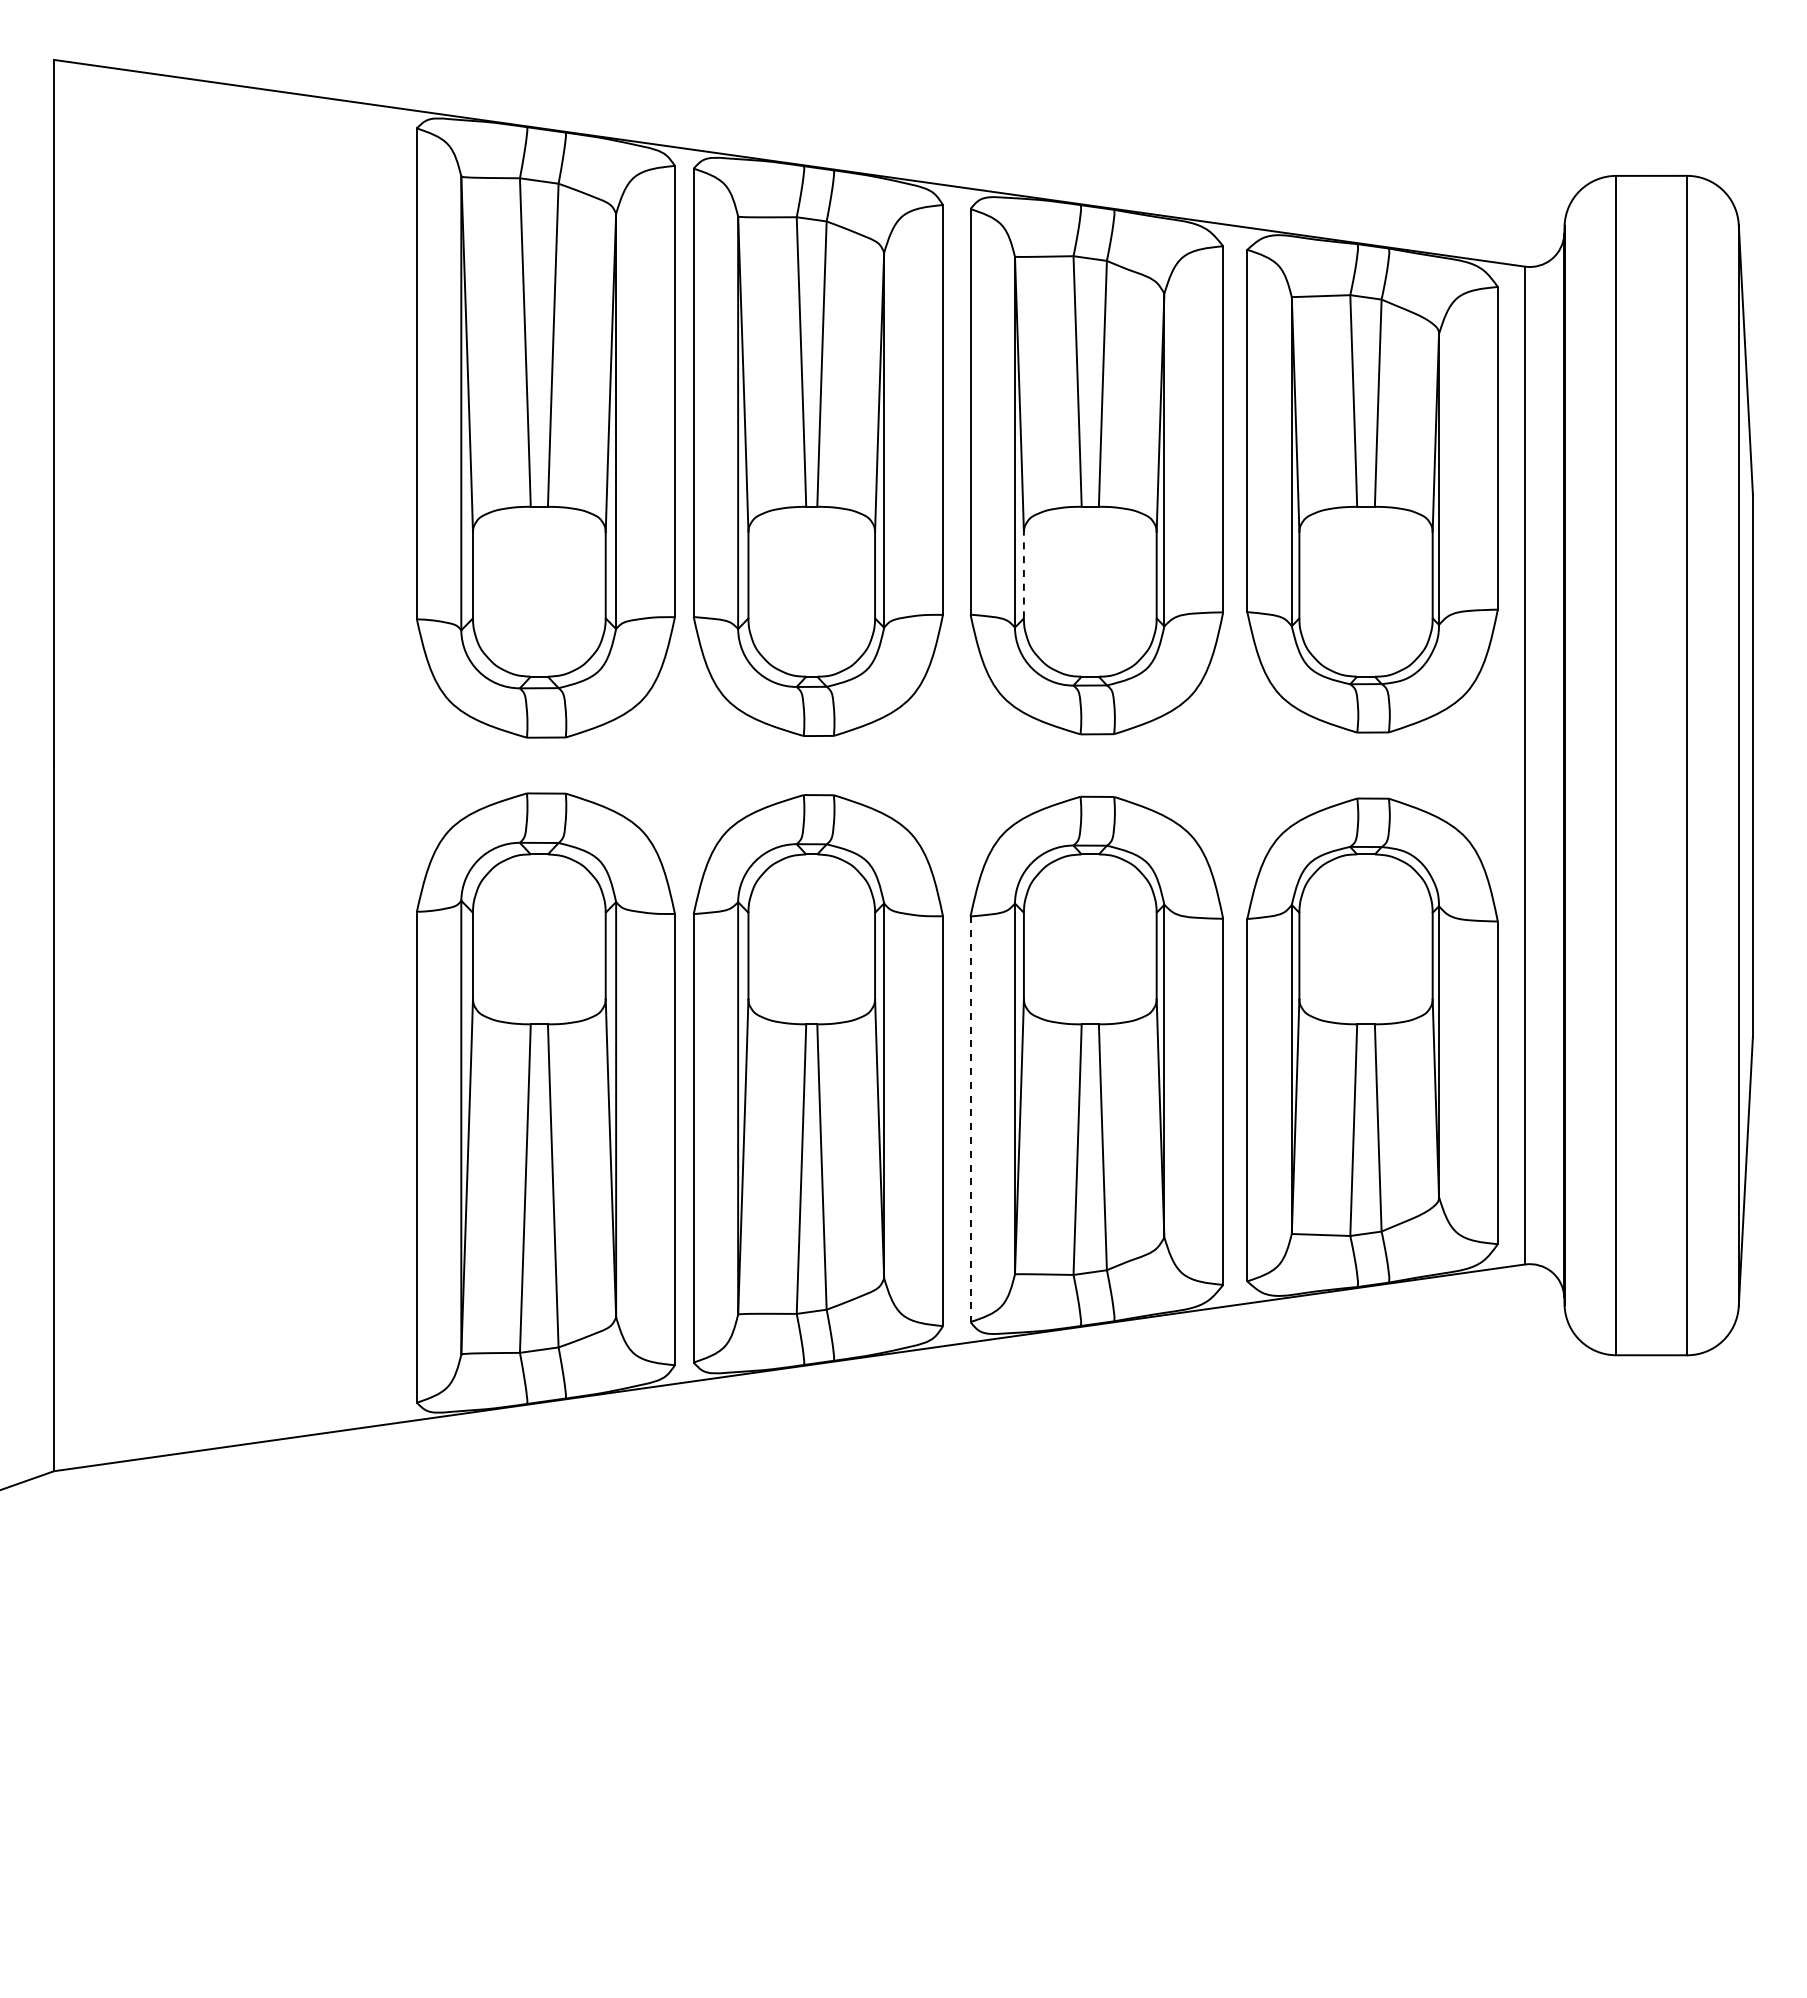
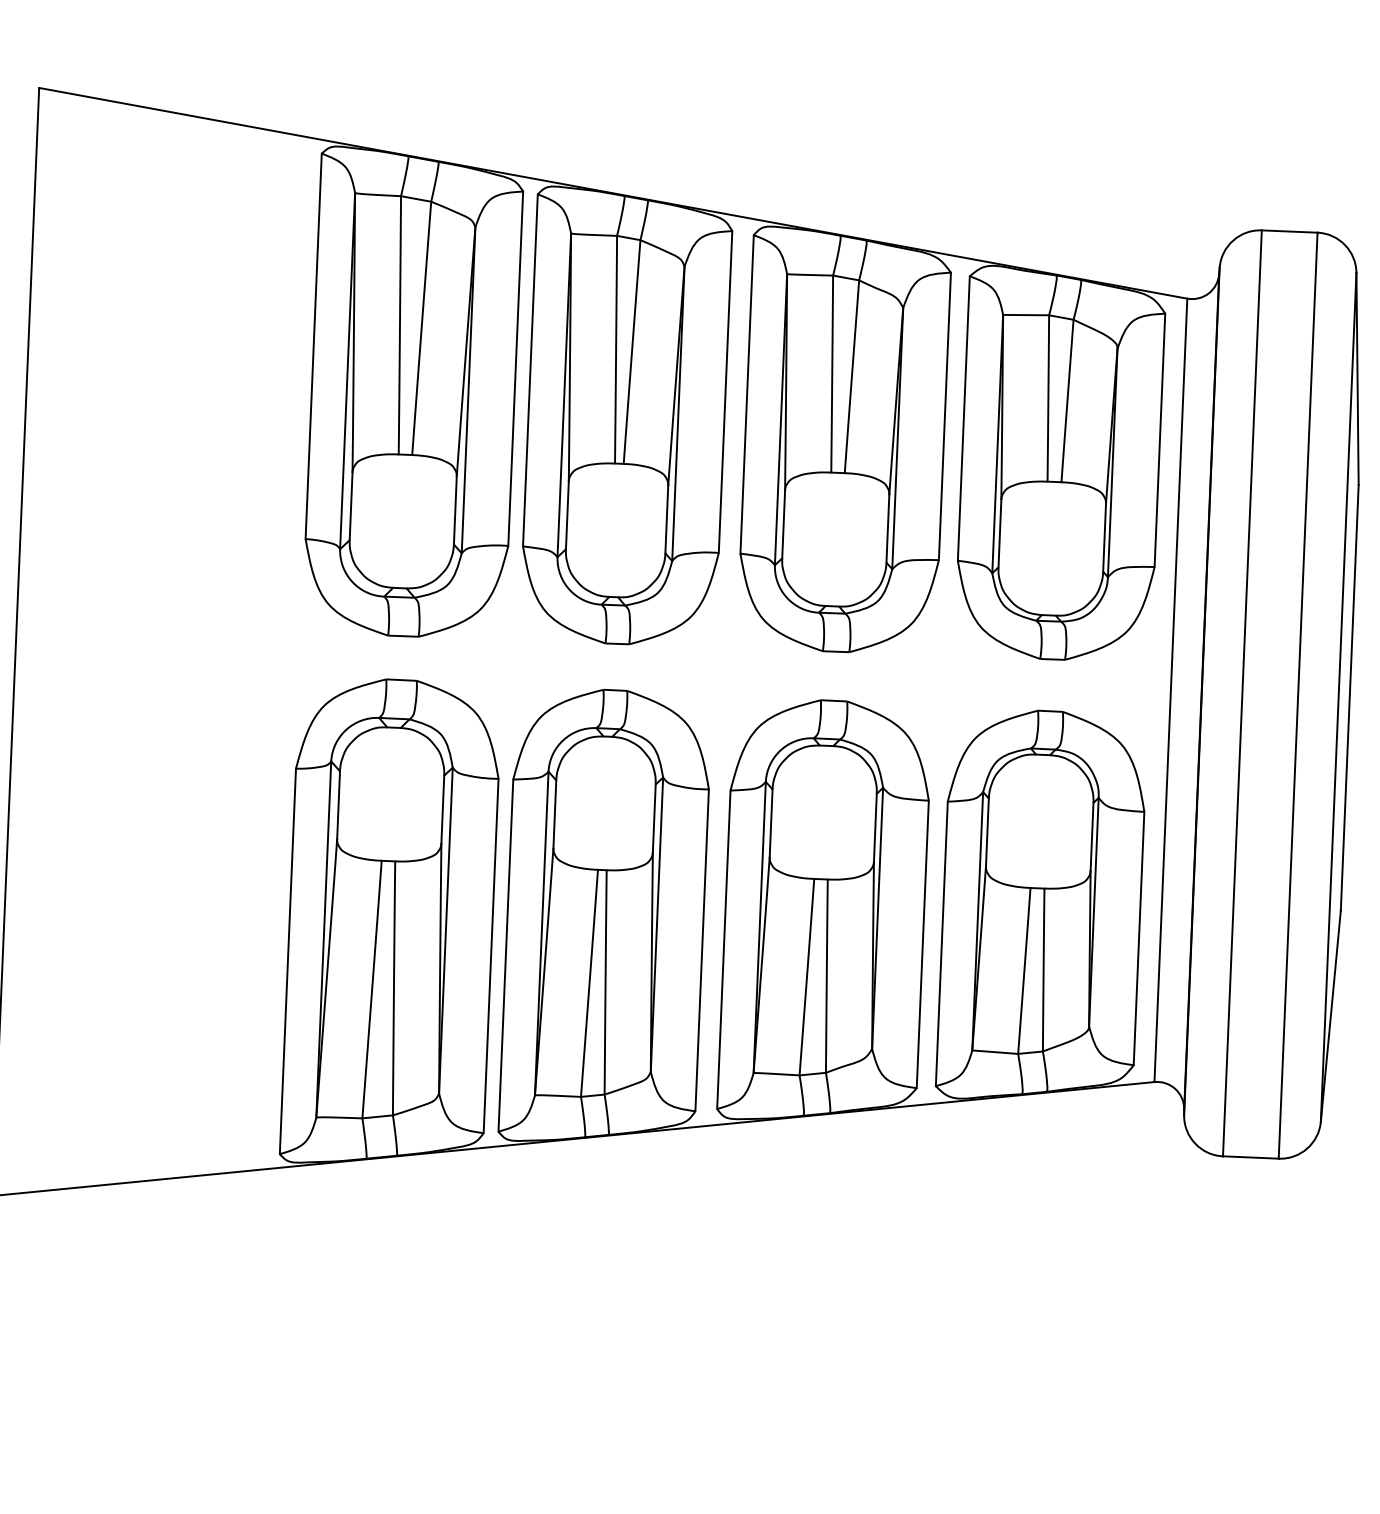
line: (1023, 575) -> (783, 524), dashed -> solid
line: (970, 1119) -> (723, 949), dashed -> solid

